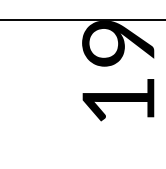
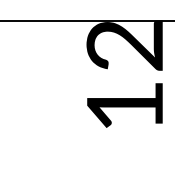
text: (118, 44) -> (124, 46), 19 -> 12

